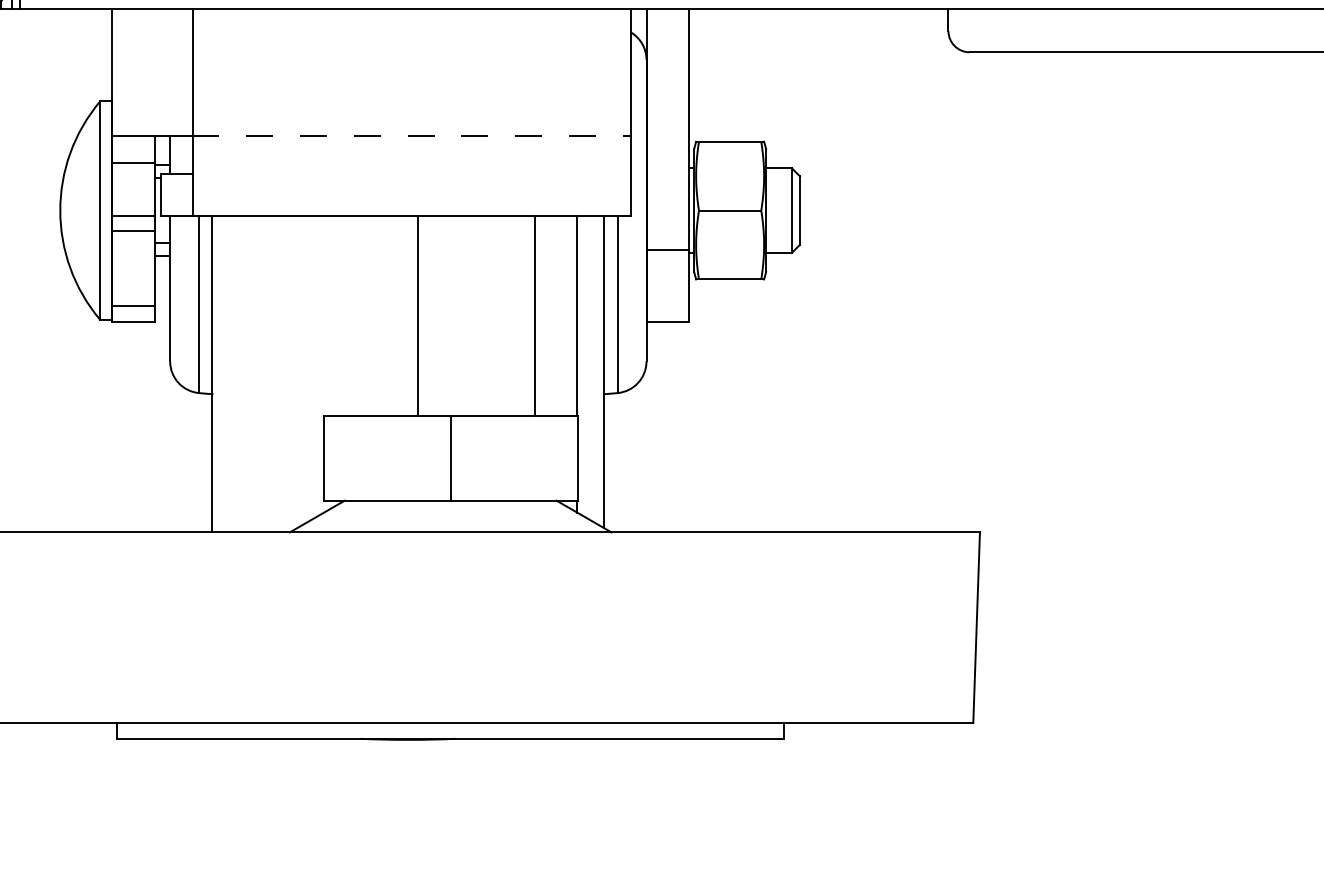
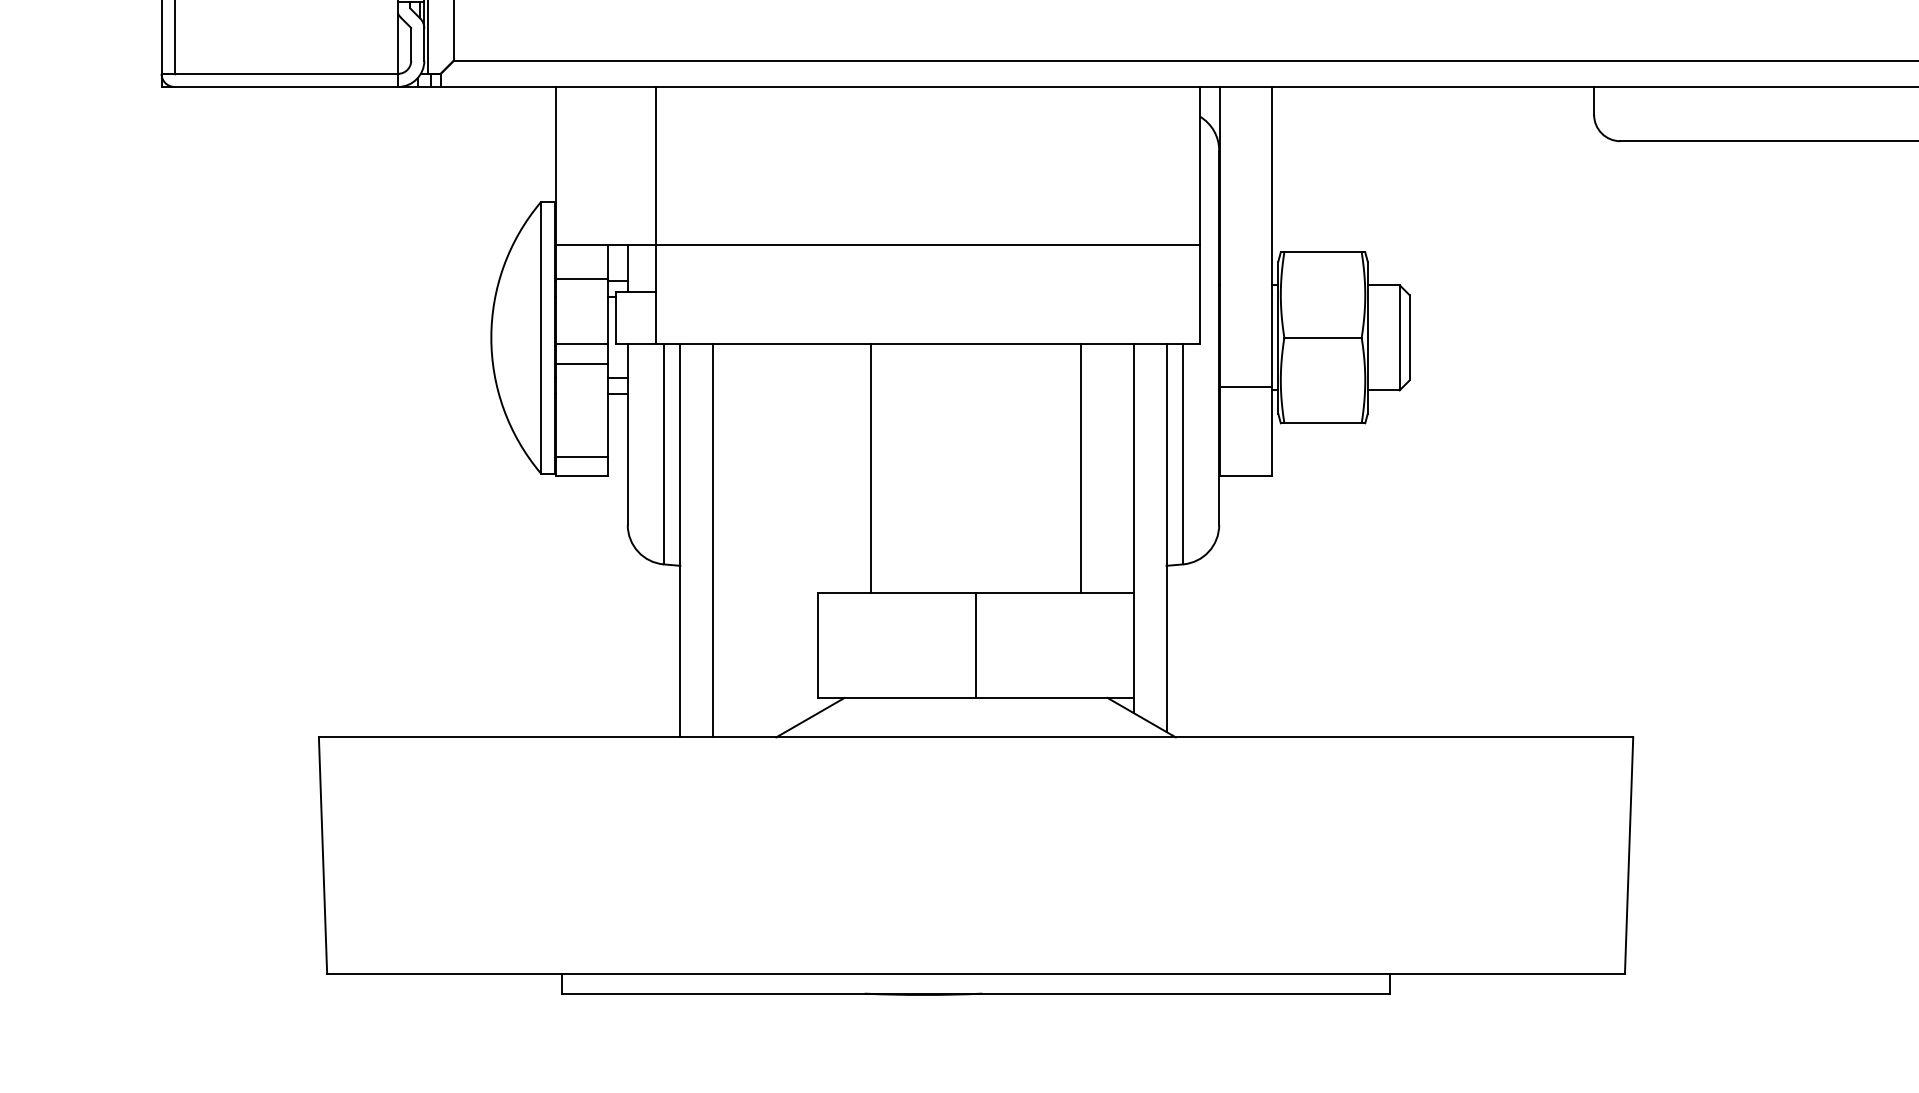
line: (412, 135) -> (928, 244), dashed -> solid
line: (418, 315) -> (870, 468), moved
line: (239, 373) -> (713, 540), added

